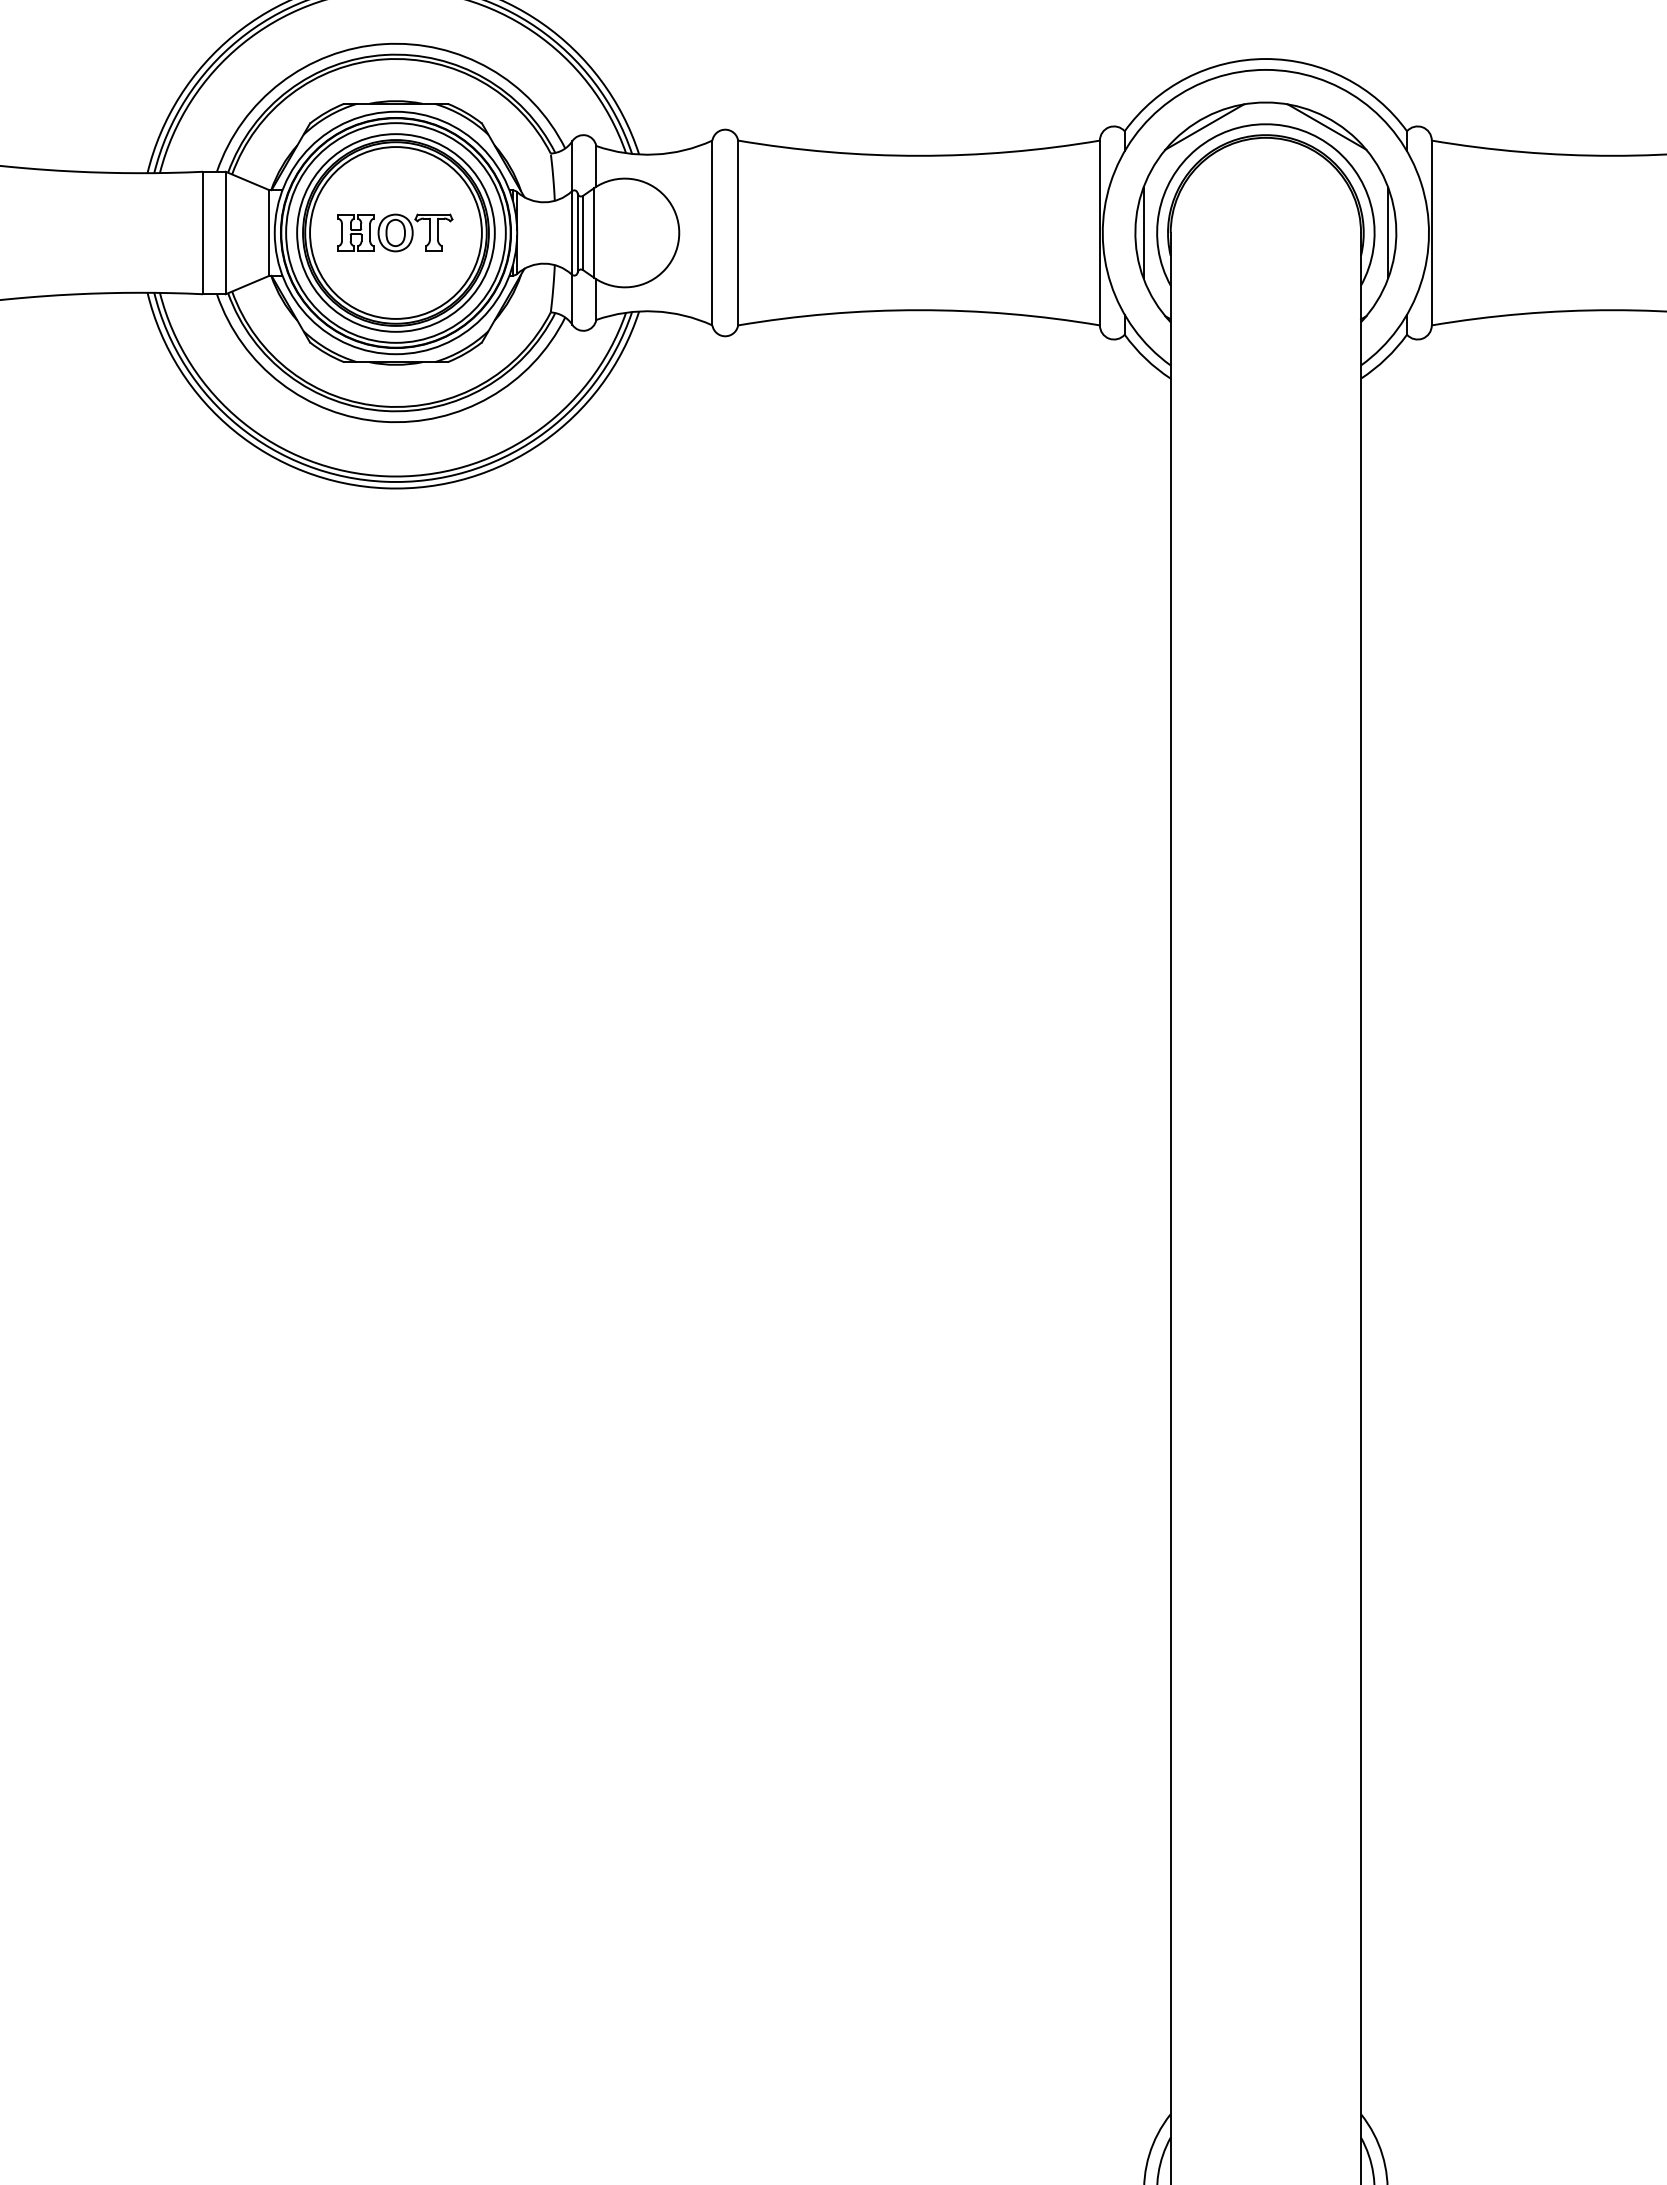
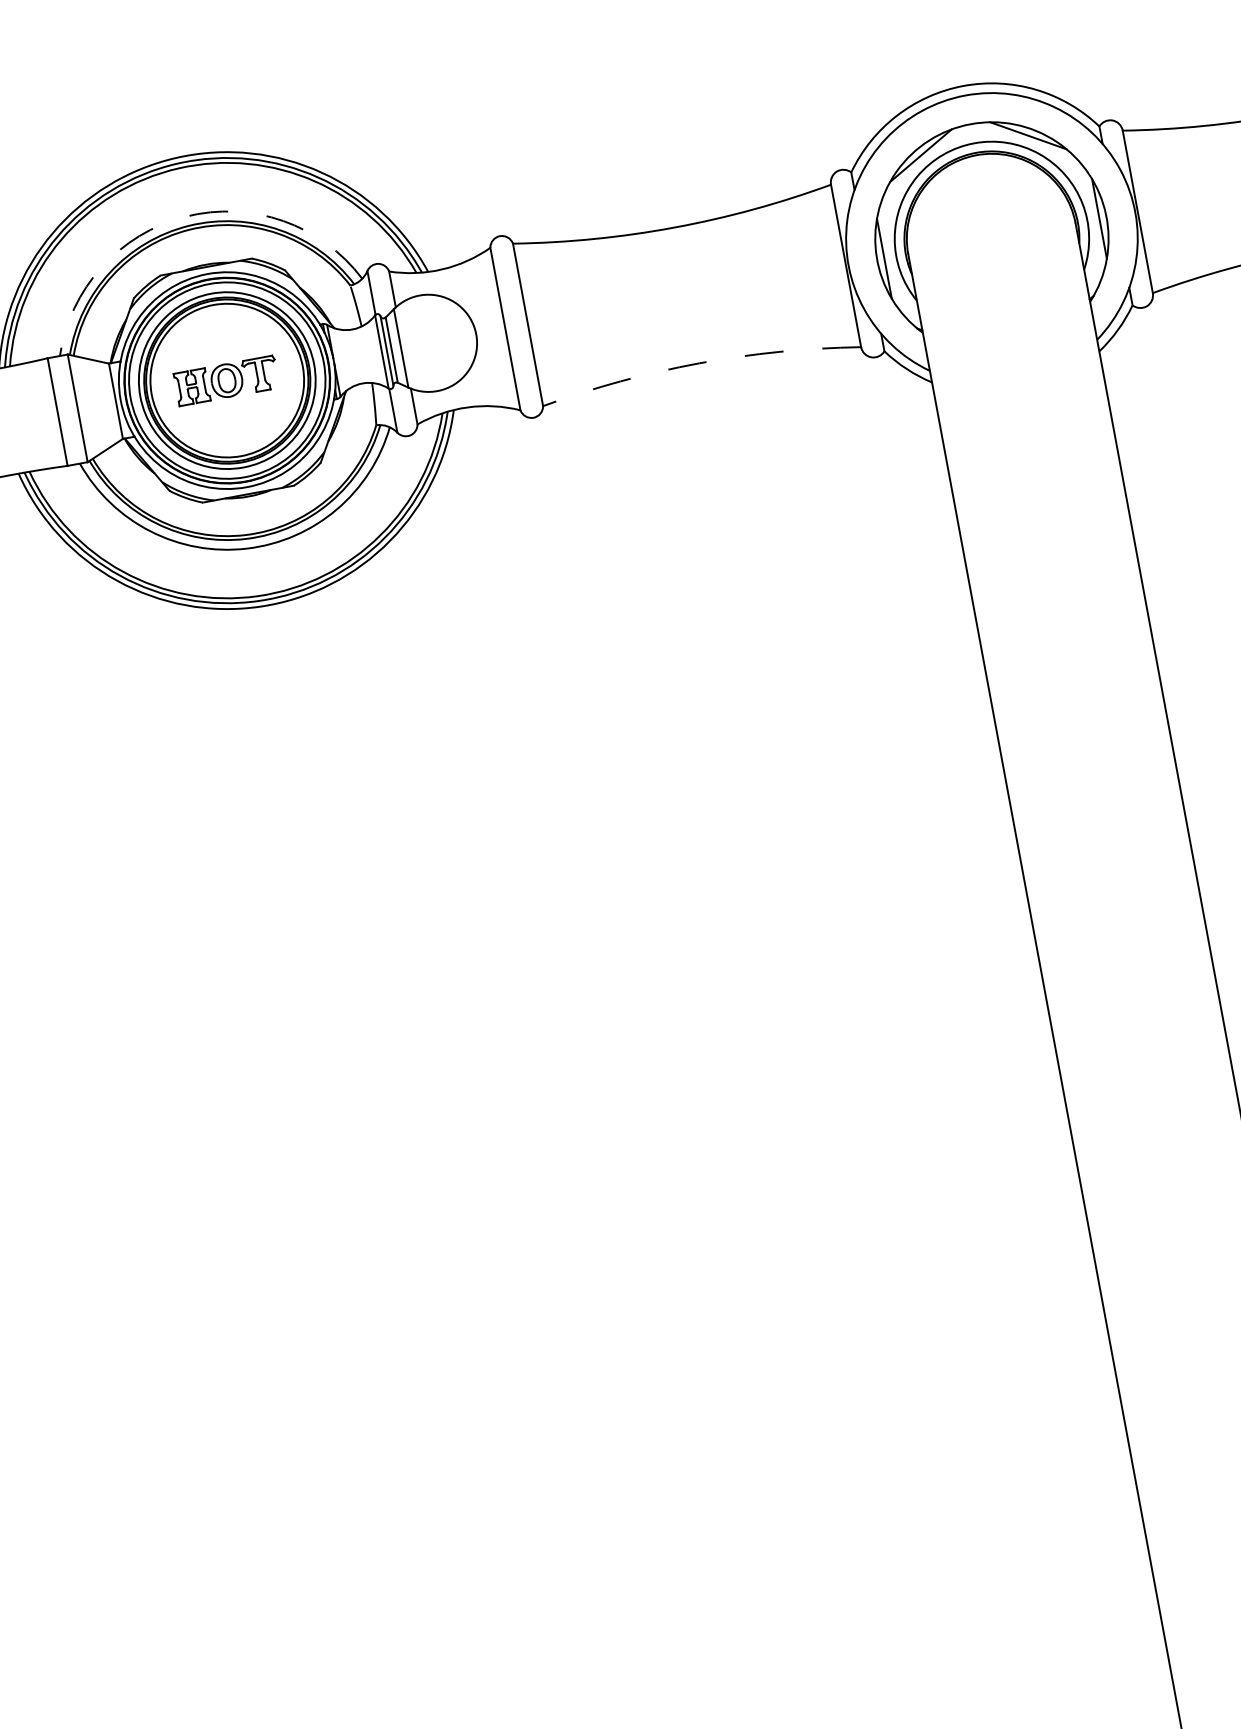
arc: (383, 44) -> (185, 216), solid -> dashed
arc: (919, 310) -> (700, 363), solid -> dashed

